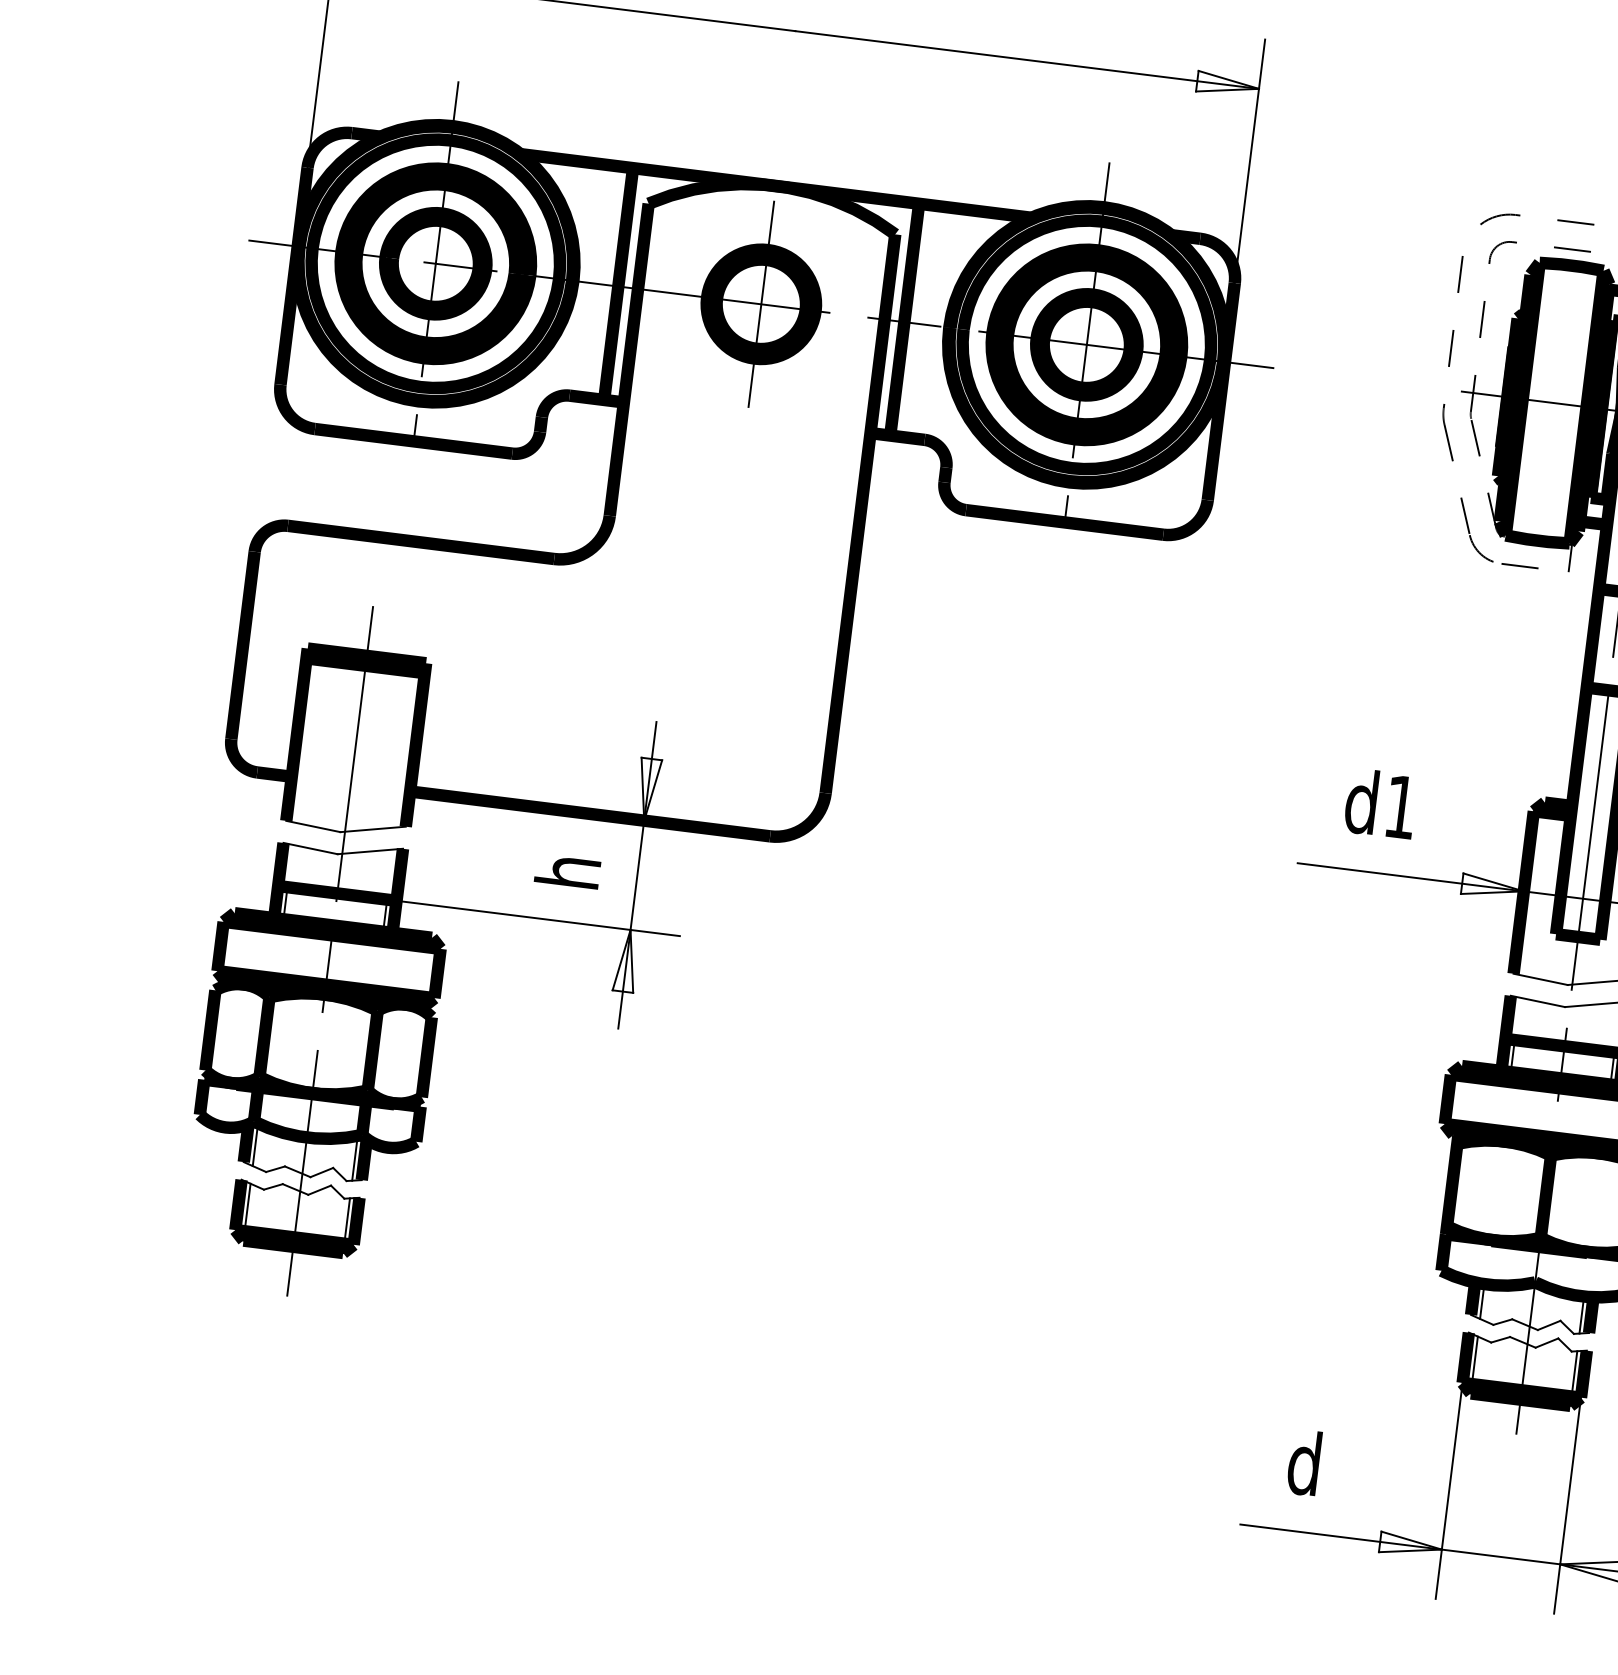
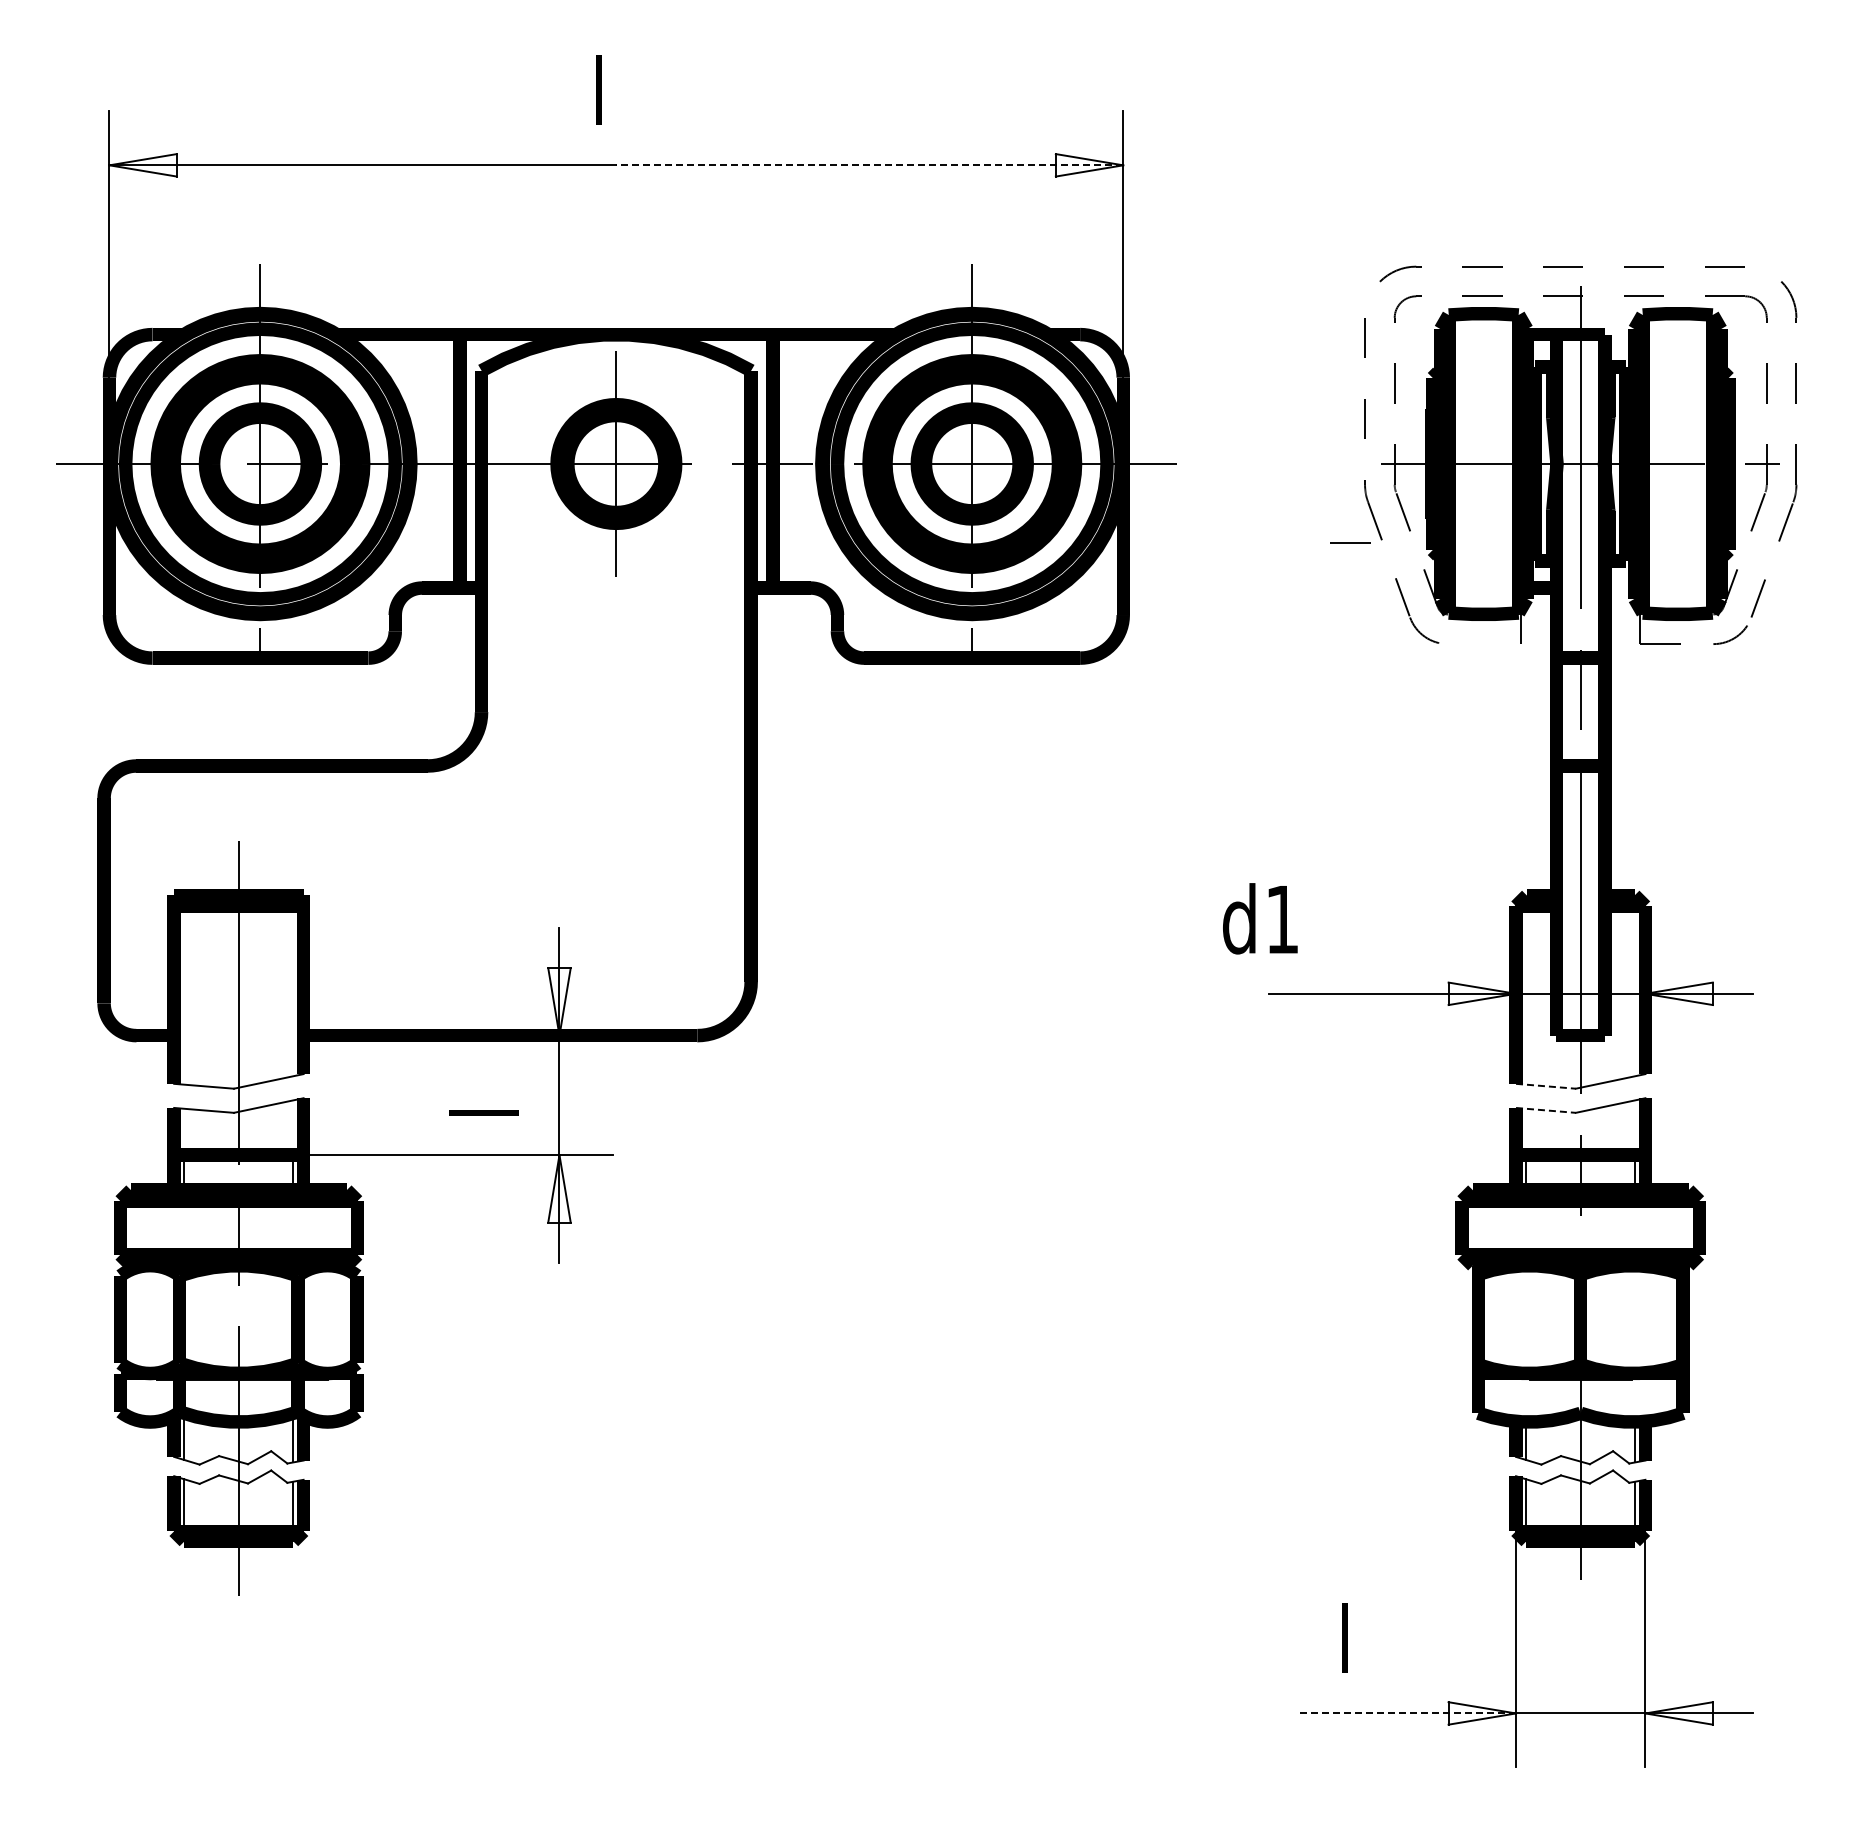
line: (1026, 60) -> (869, 165), solid -> dashed
line: (1520, 565) -> (1350, 542), moved
text: (1381, 803) -> (1260, 918), moved
text: (567, 871) -> (483, 1100), h -> l
line: (1540, 979) -> (1545, 1086), solid -> dashed
line: (1537, 1001) -> (1545, 1110), solid -> dashed
text: (1303, 1462) -> (1355, 1638), d -> l
line: (1340, 1537) -> (1405, 1713), solid -> dashed

